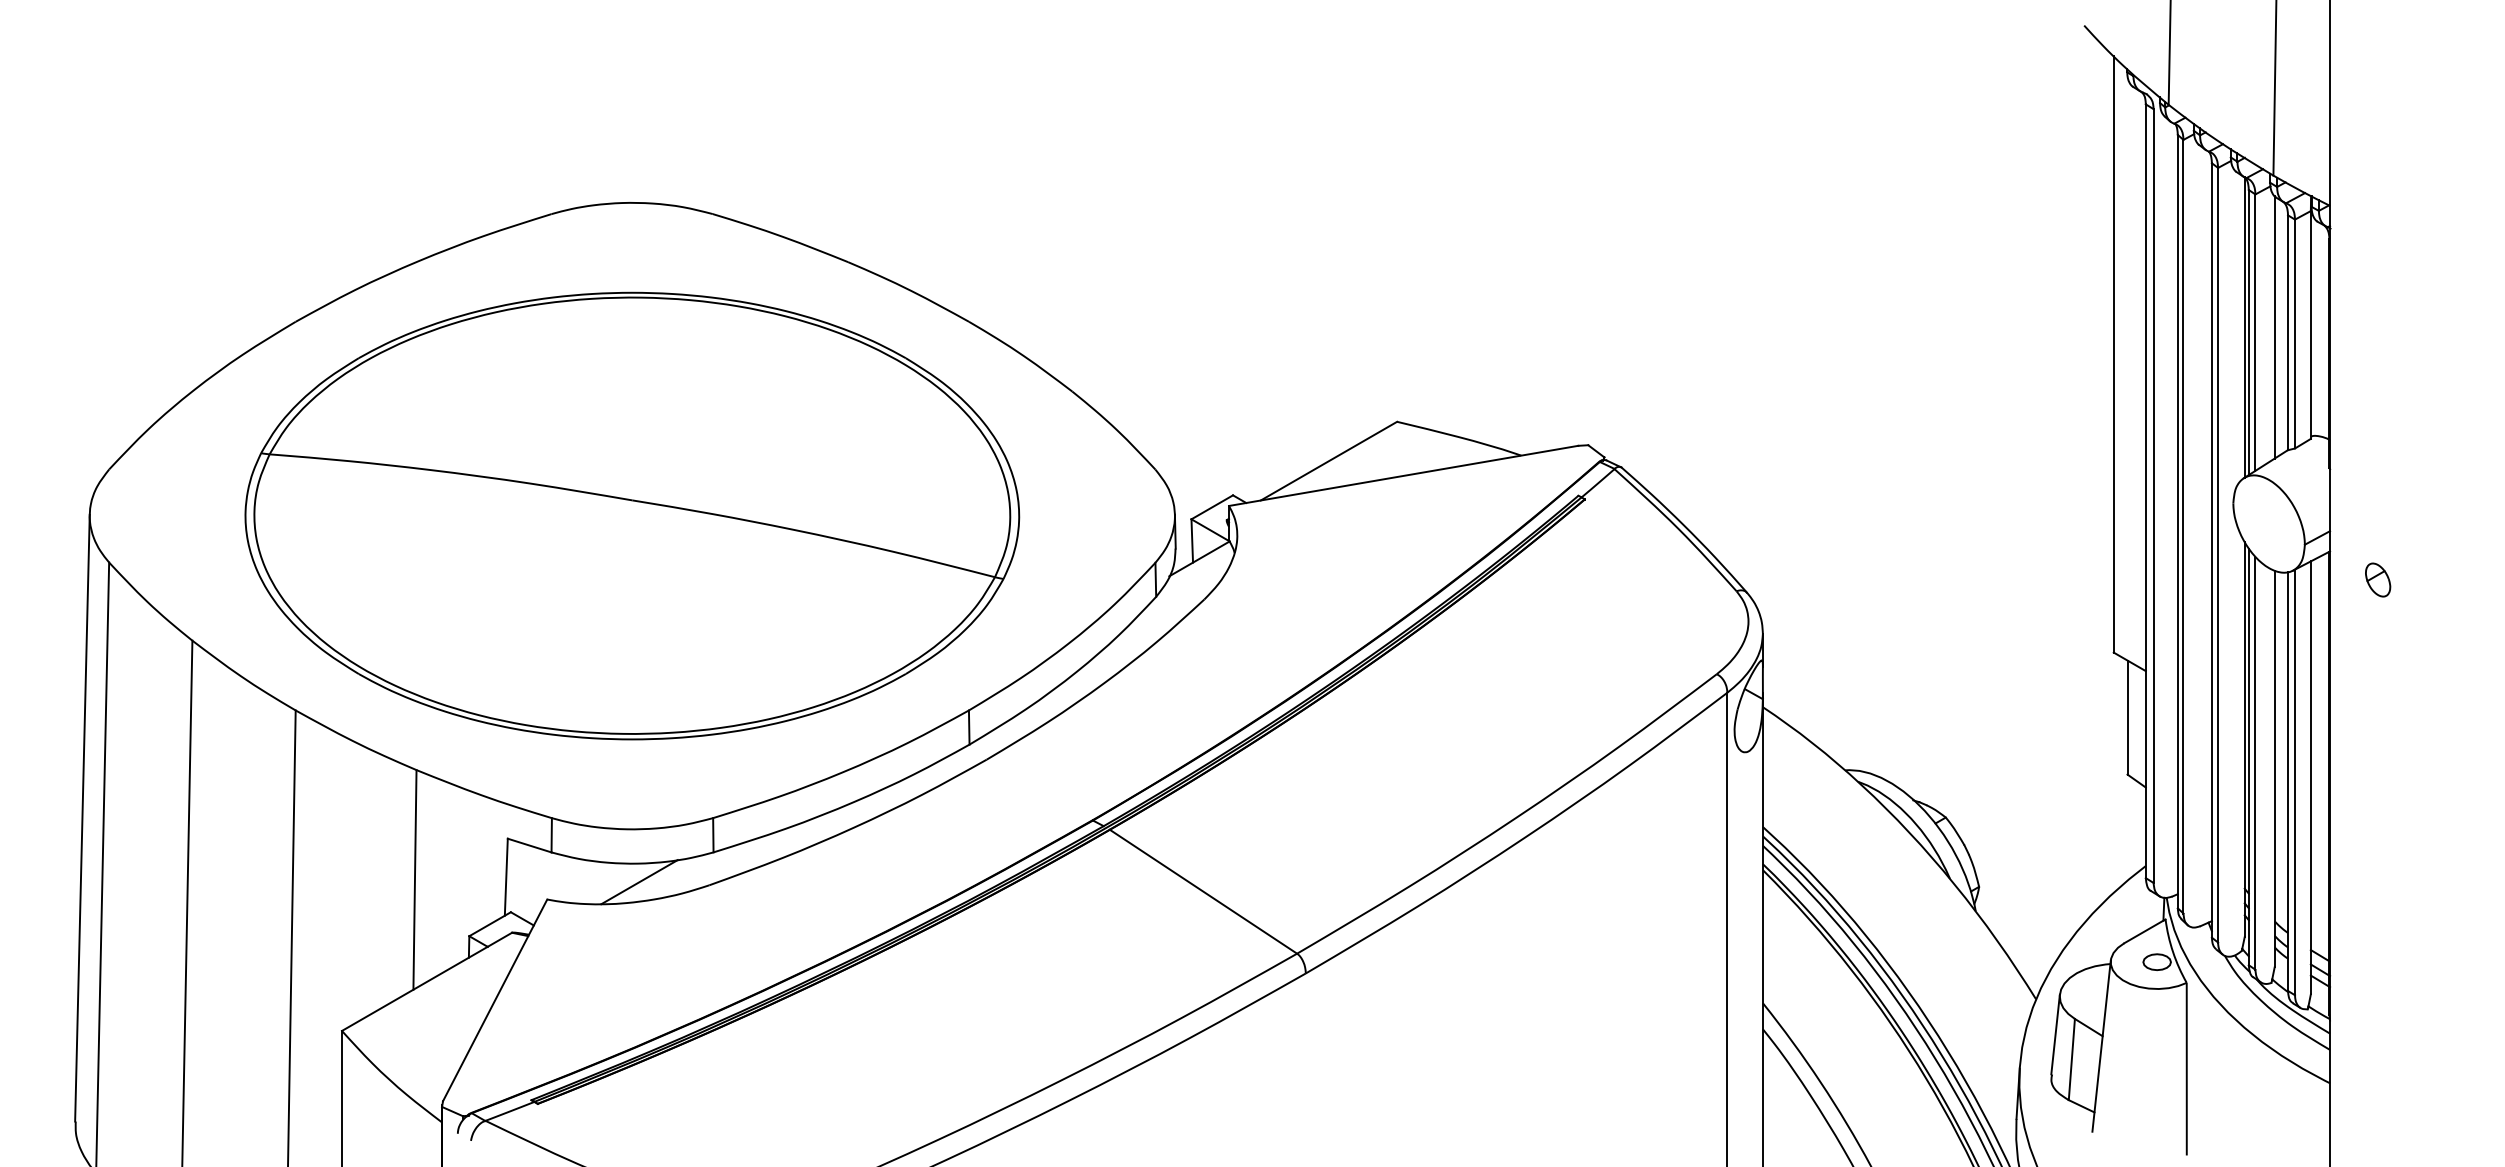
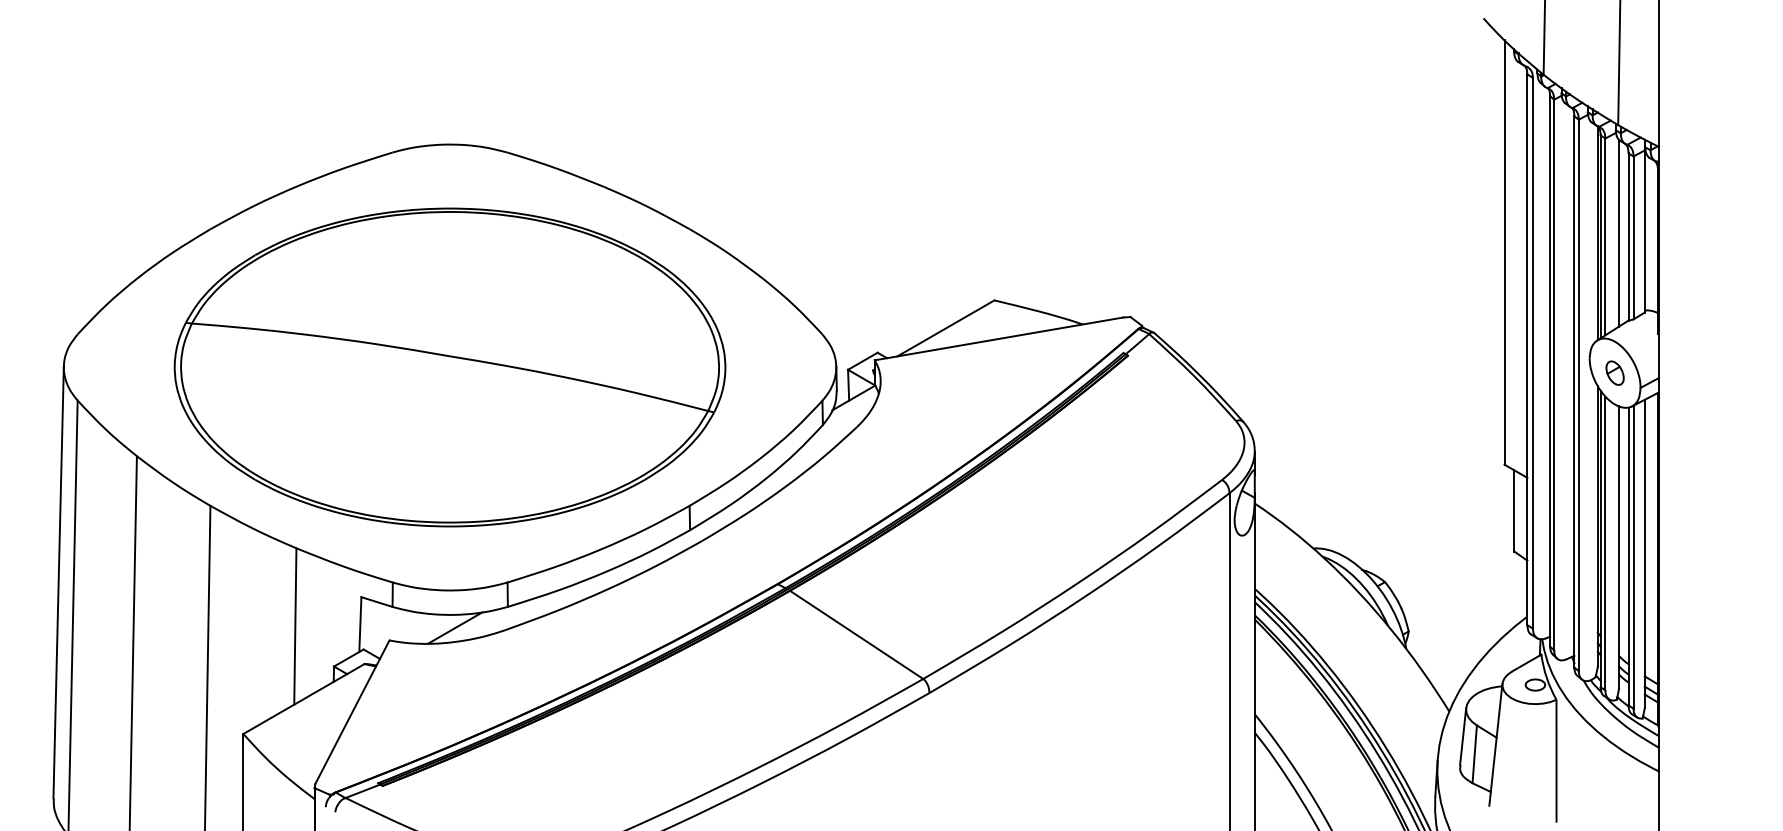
part: (2378, 579) -> (1615, 372), moved

